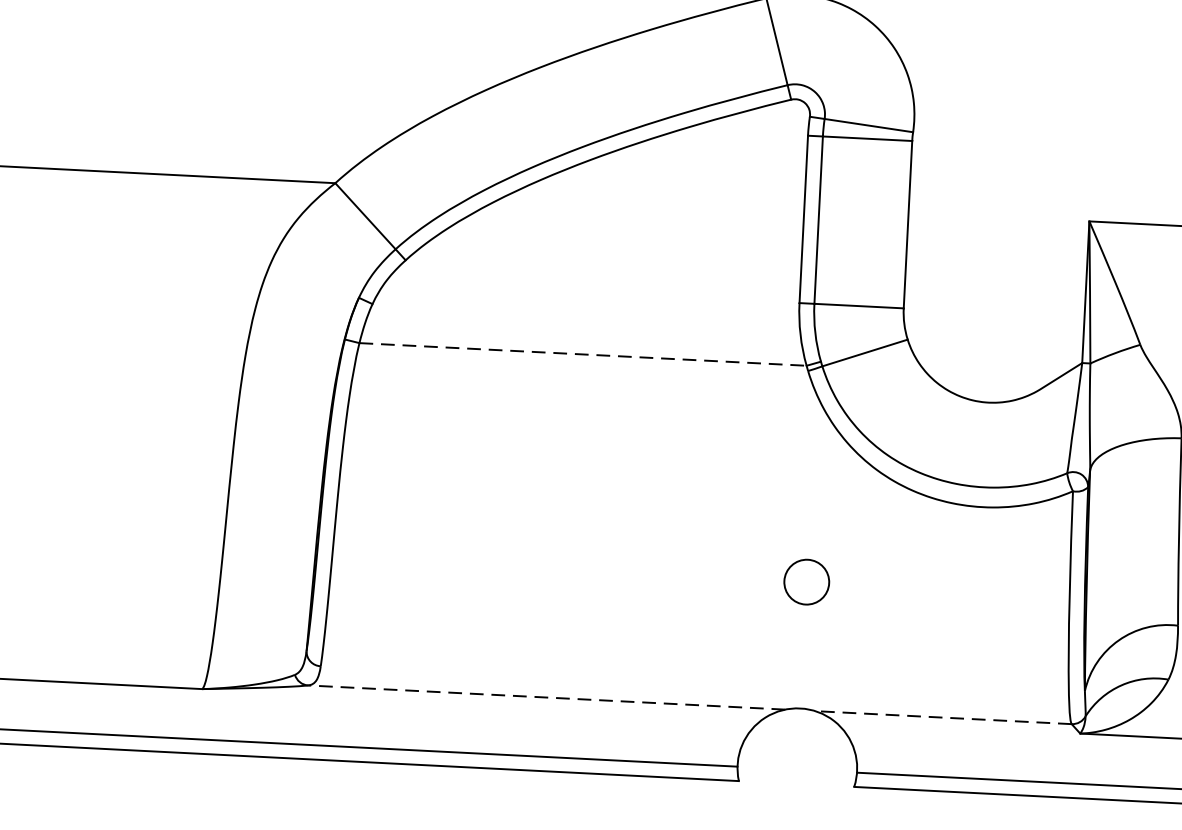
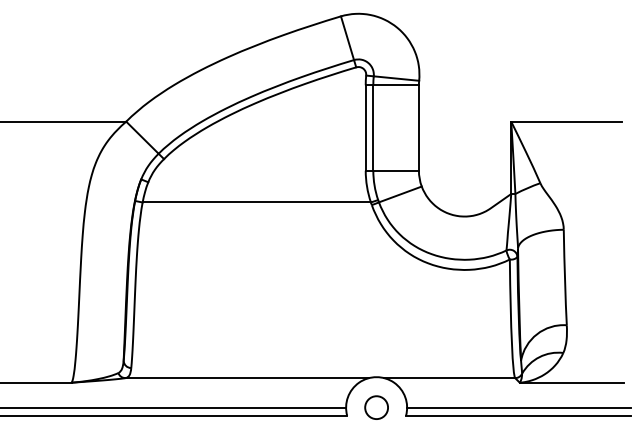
line: (584, 354) -> (257, 202), dashed -> solid
circle: (806, 581) -> (376, 407), moved
line: (547, 698) -> (247, 378), dashed -> solid
line: (942, 718) -> (449, 378), dashed -> solid

